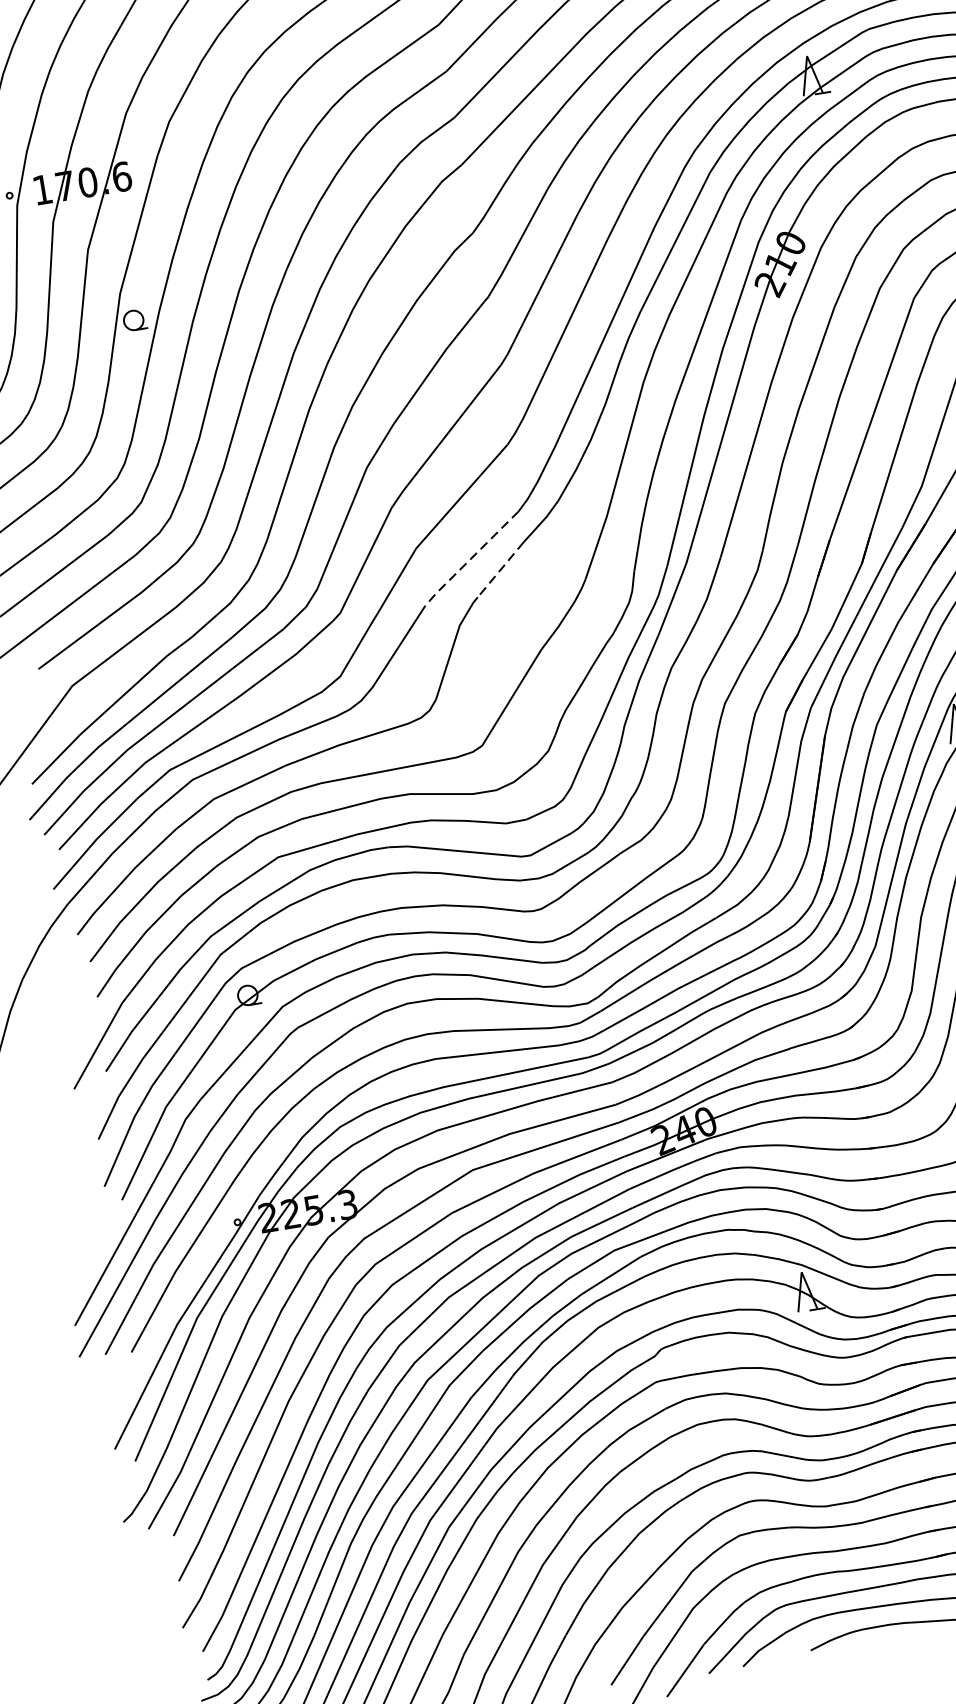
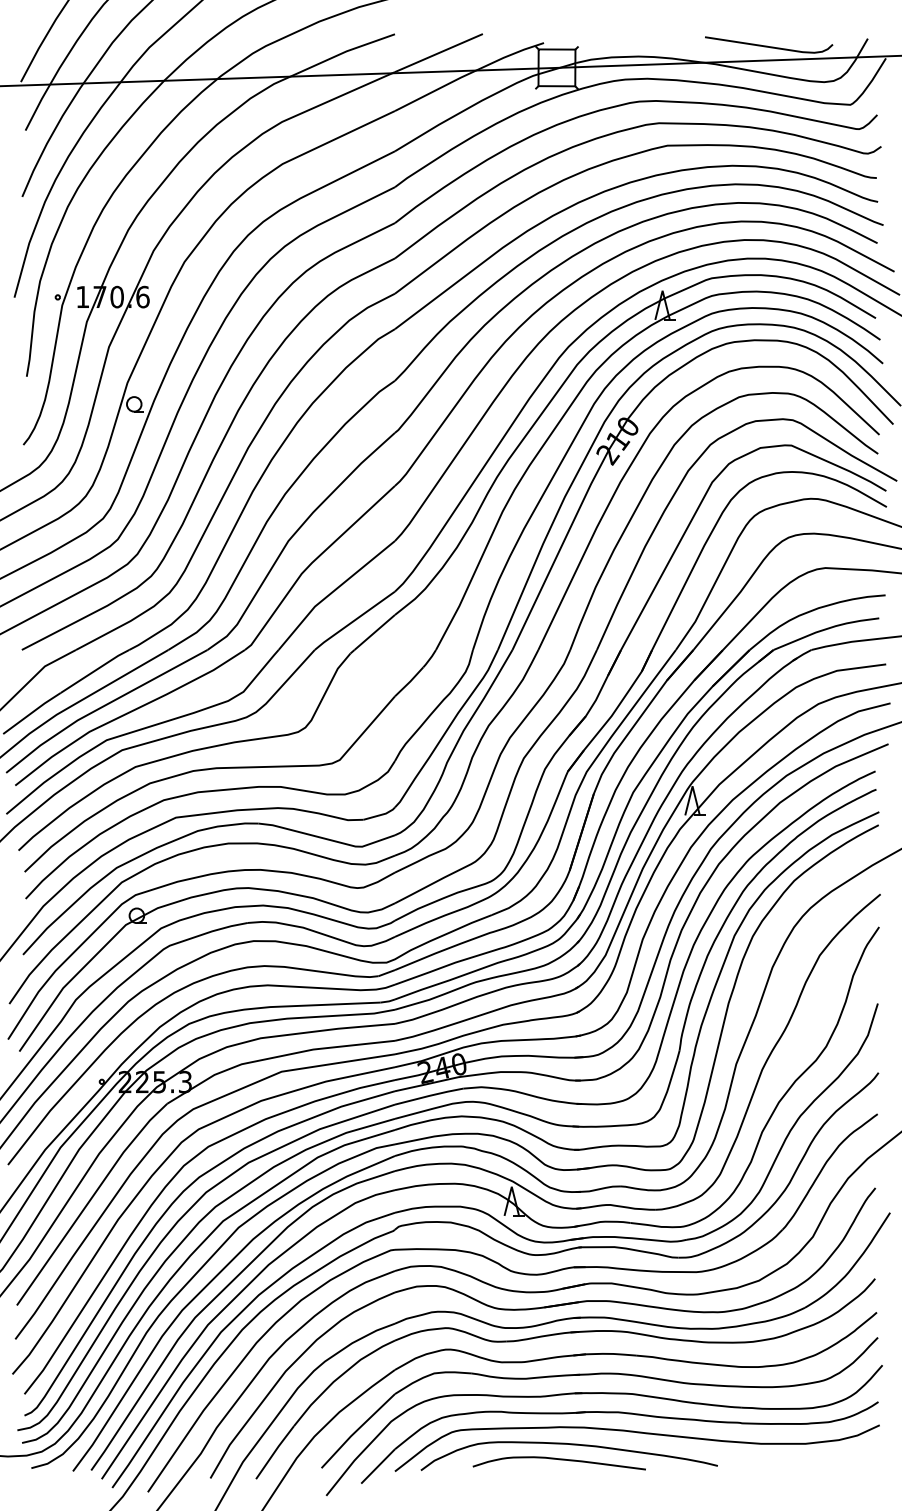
line: (470, 559) -> (353, 621), dashed -> solid
line: (500, 569) -> (374, 632), dashed -> solid

